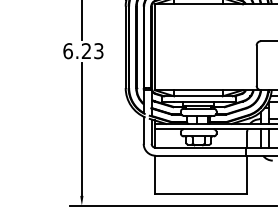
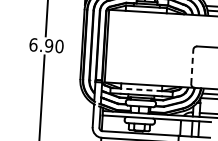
text: (92, 51) -> (54, 46), 6.23 -> 6.90
line: (256, 65) -> (192, 66), solid -> dashed
line: (198, 96) -> (141, 90), solid -> dashed

